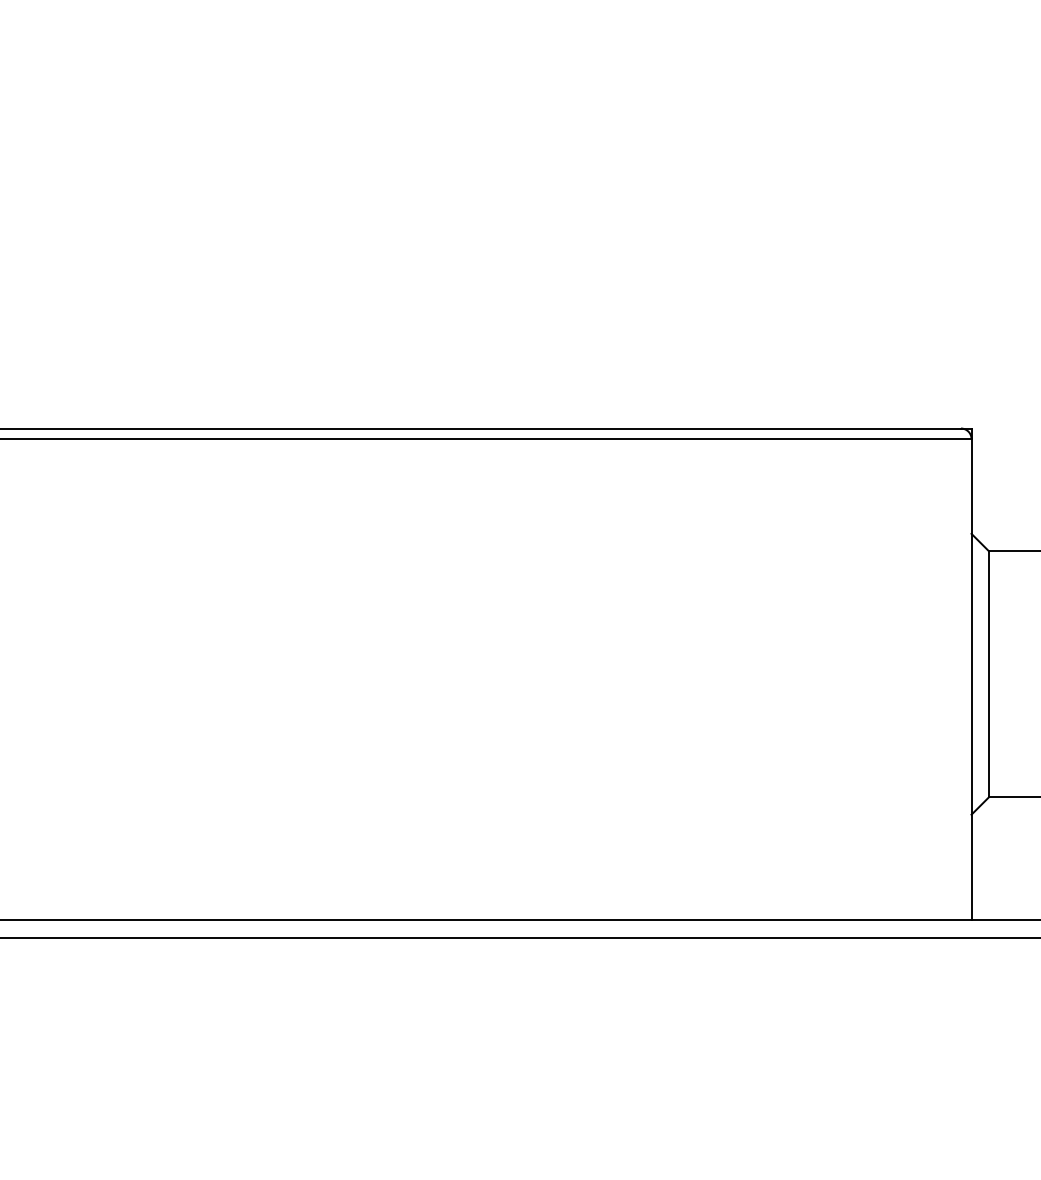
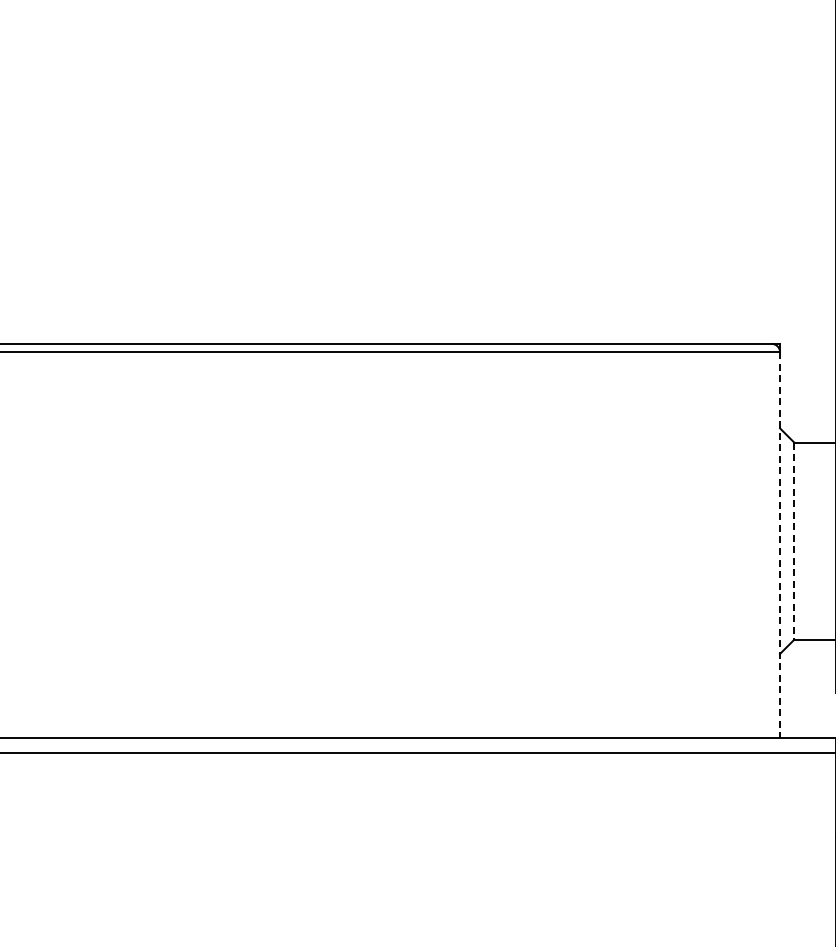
line: (989, 674) -> (794, 541), solid -> dashed
line: (972, 679) -> (780, 545), solid -> dashed

